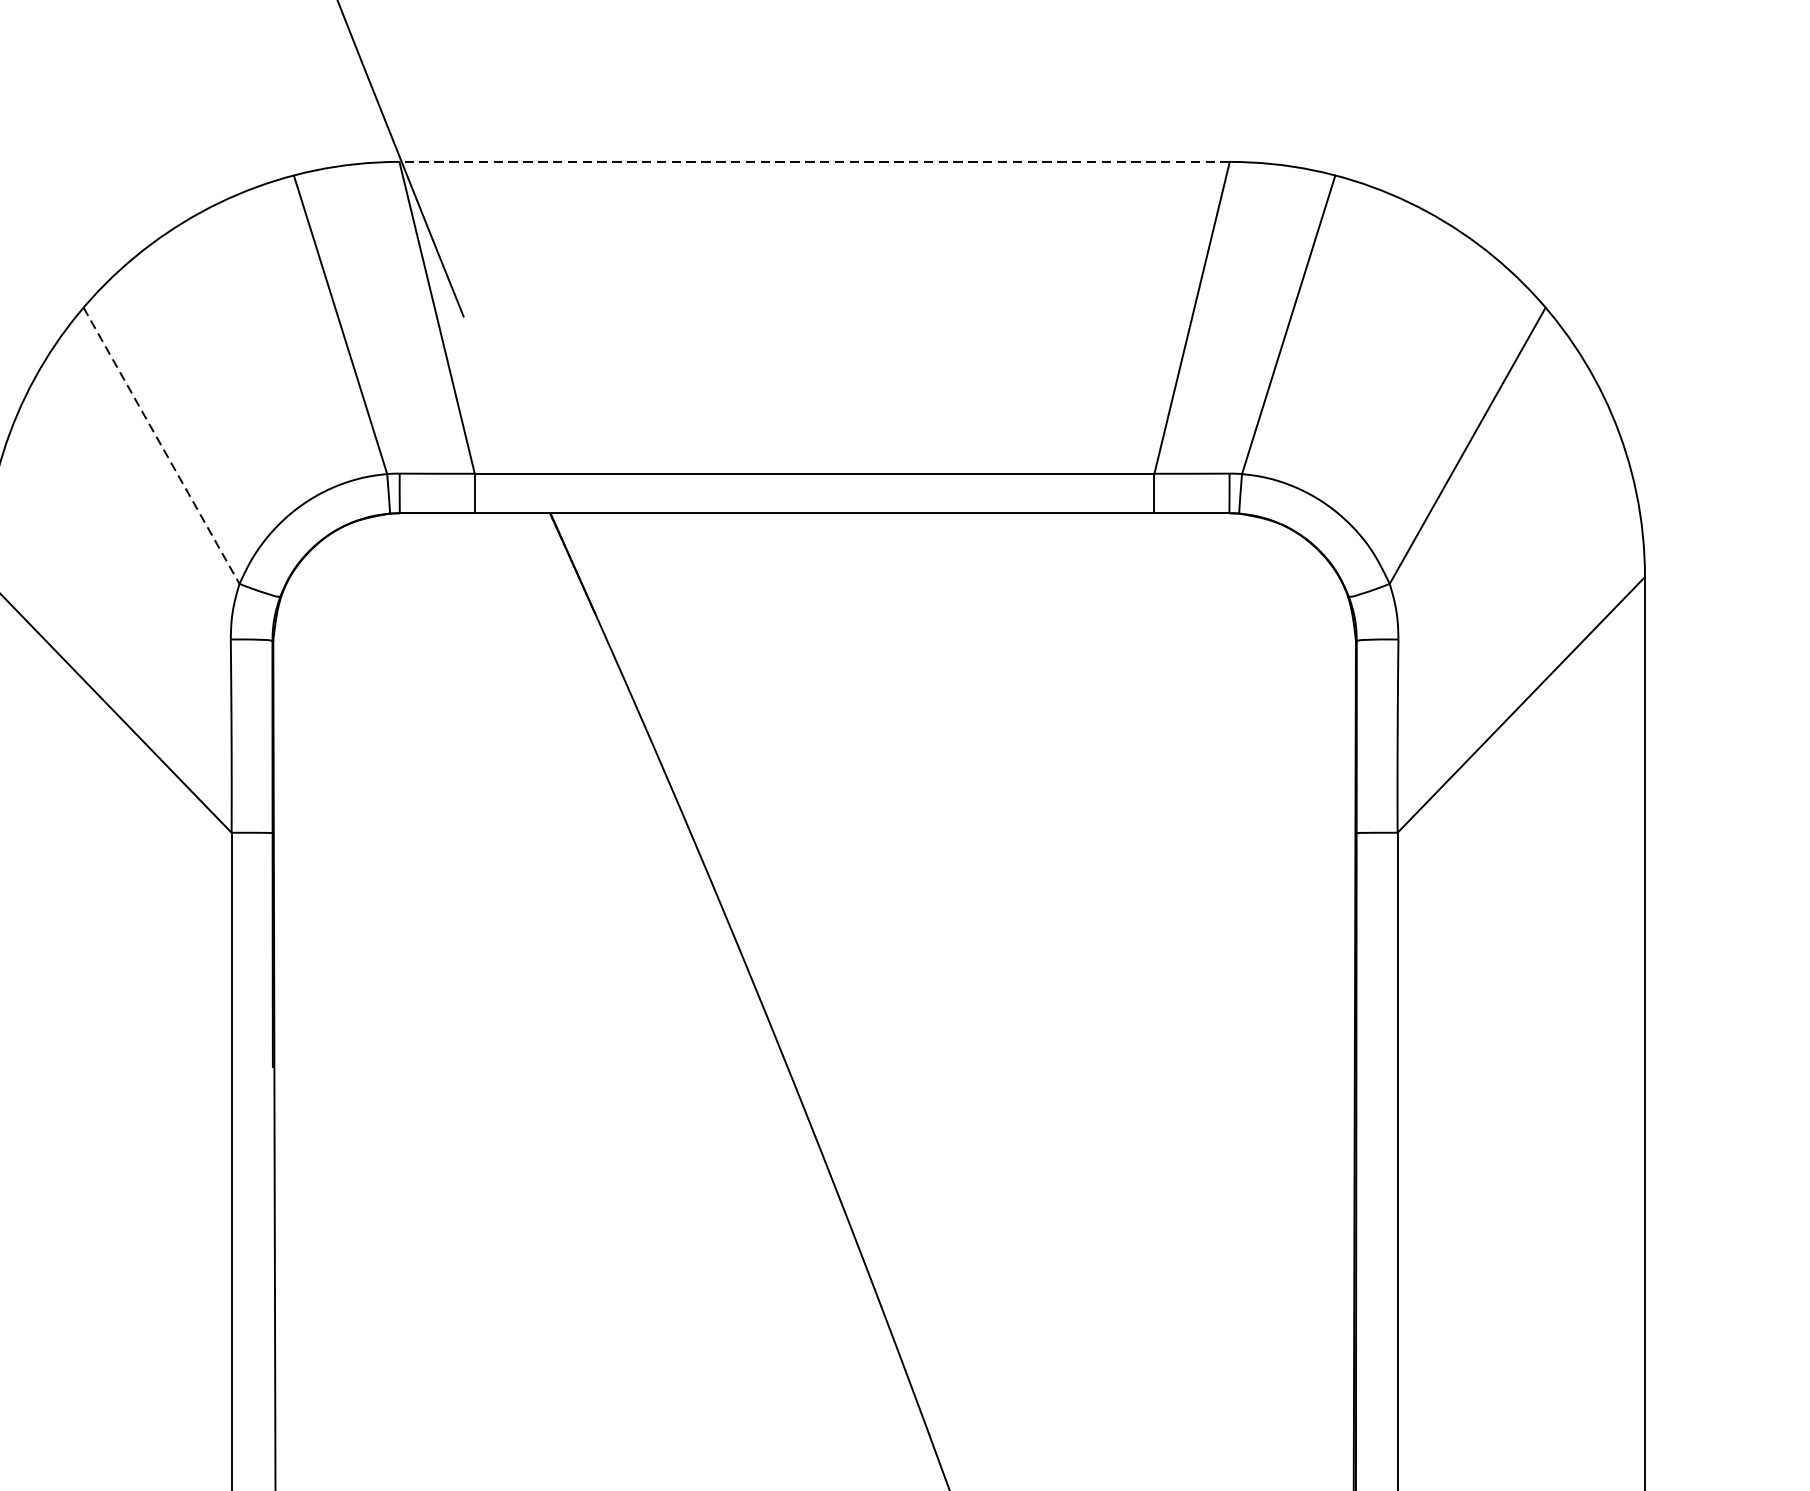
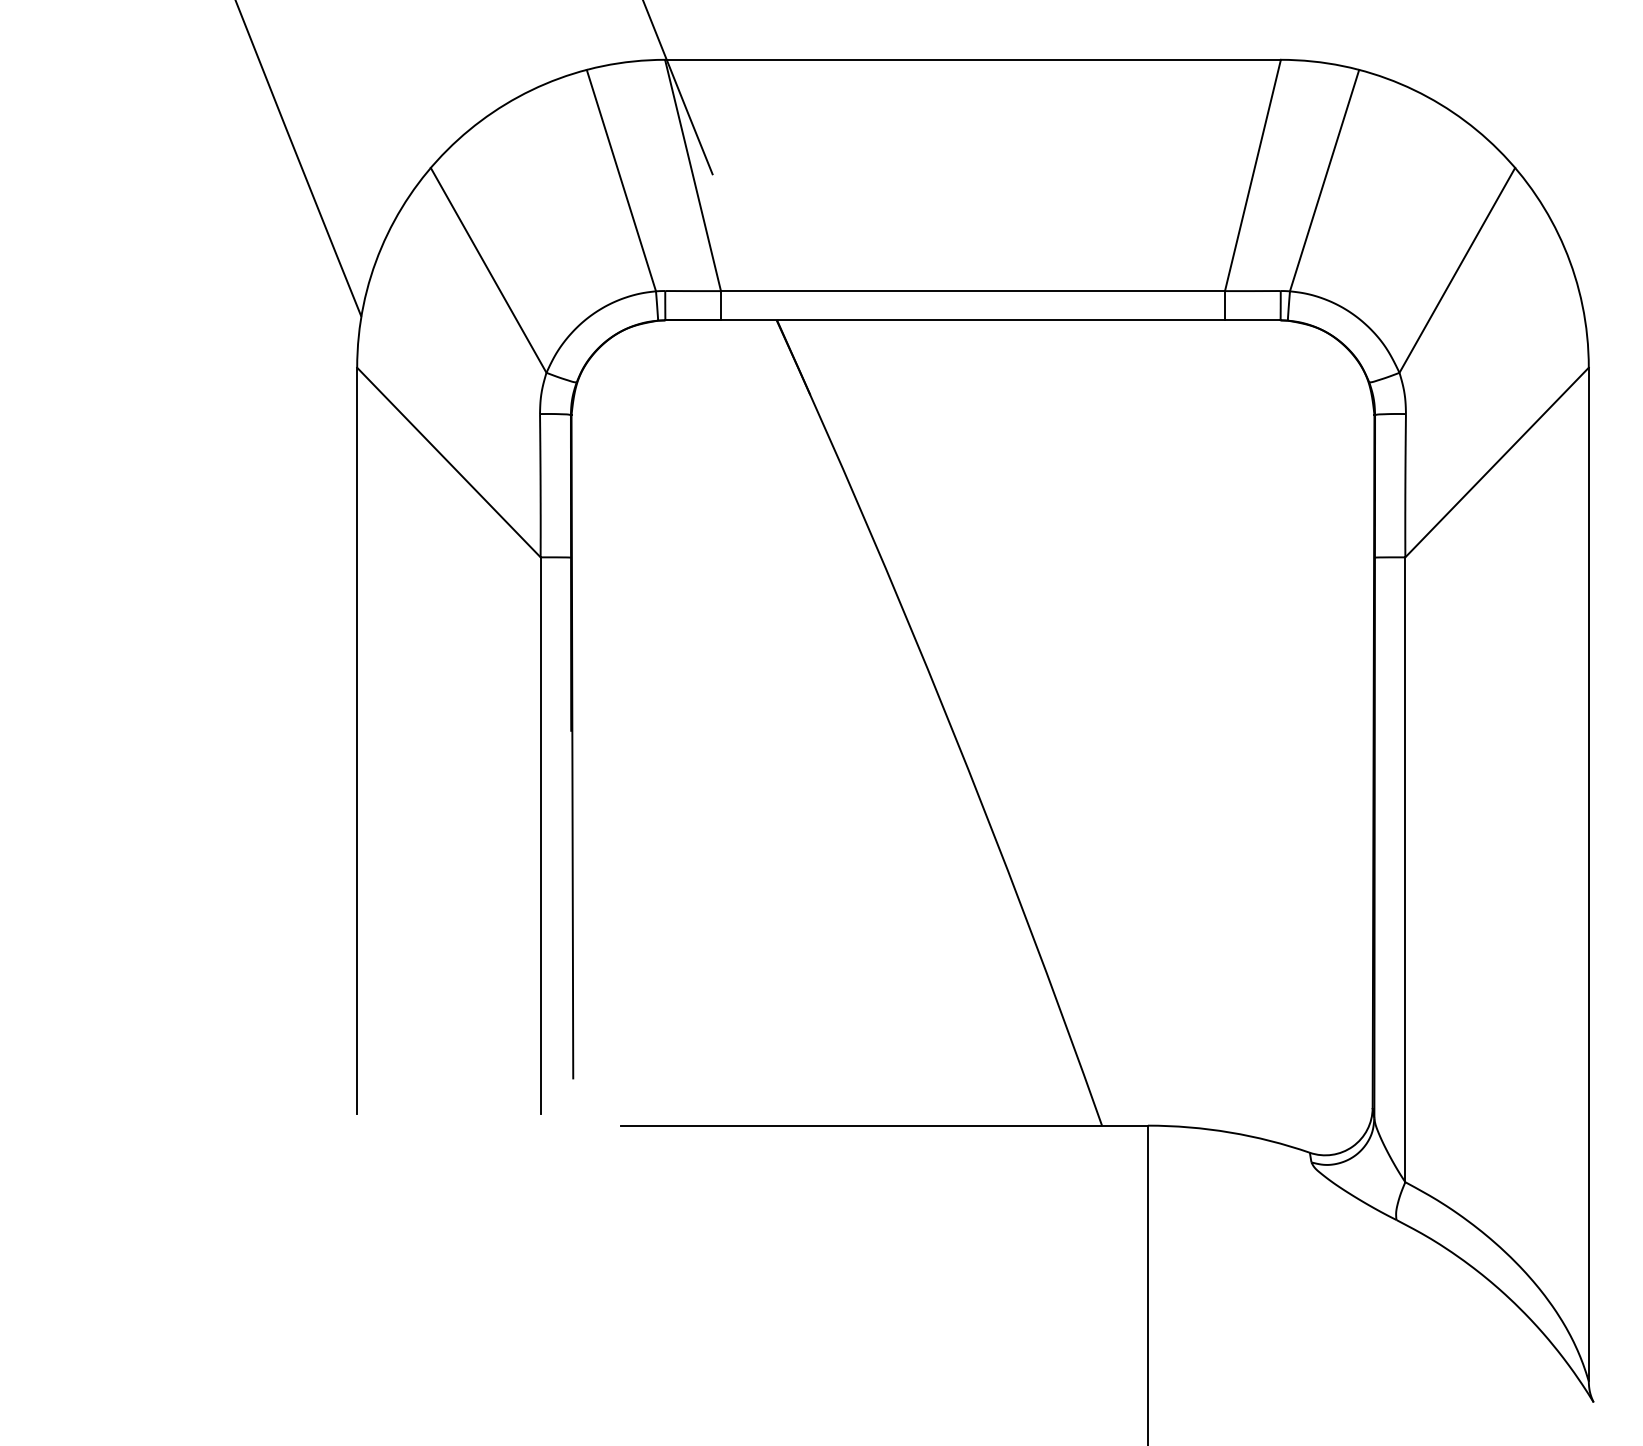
line: (815, 161) -> (973, 59), dashed -> solid
line: (161, 445) -> (488, 270), dashed -> solid

